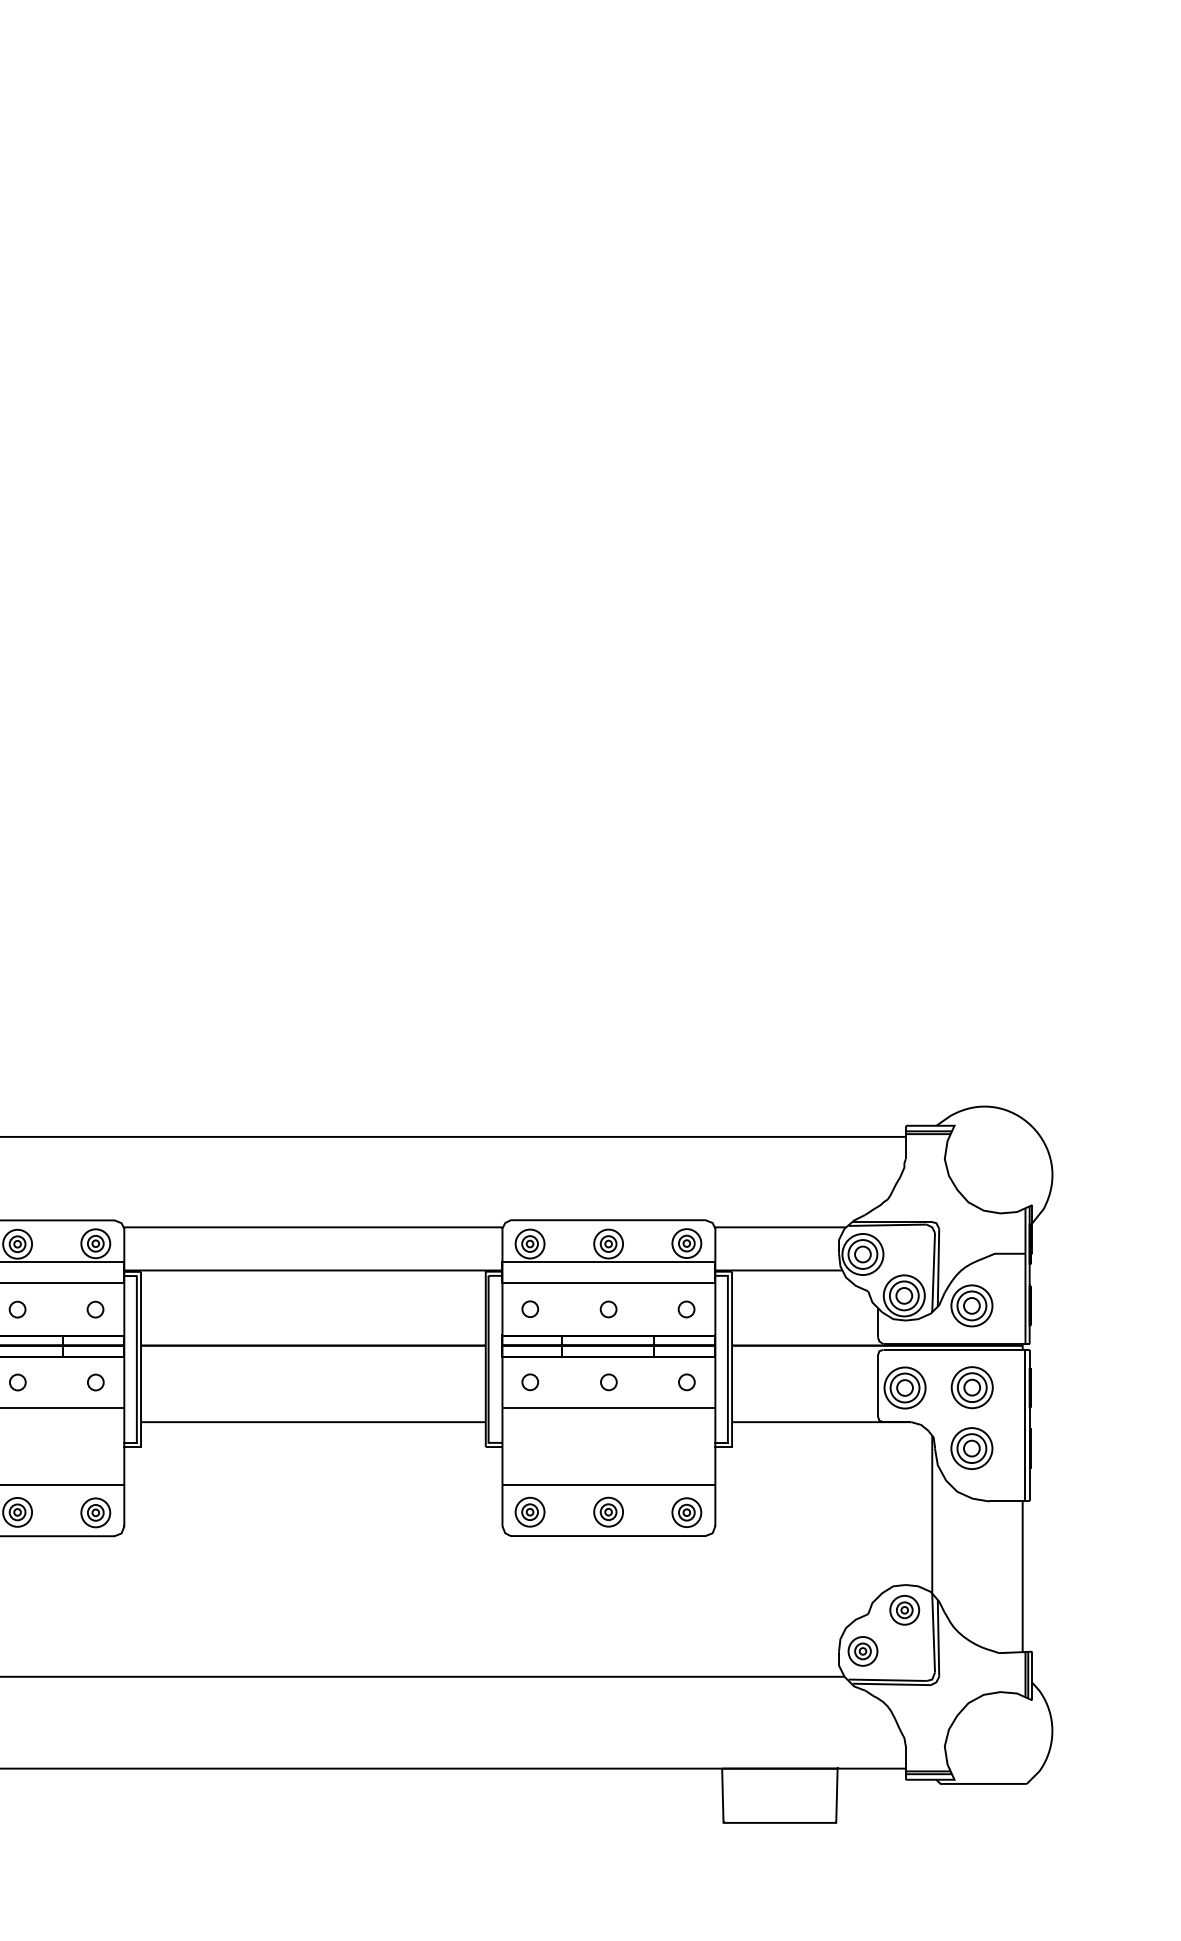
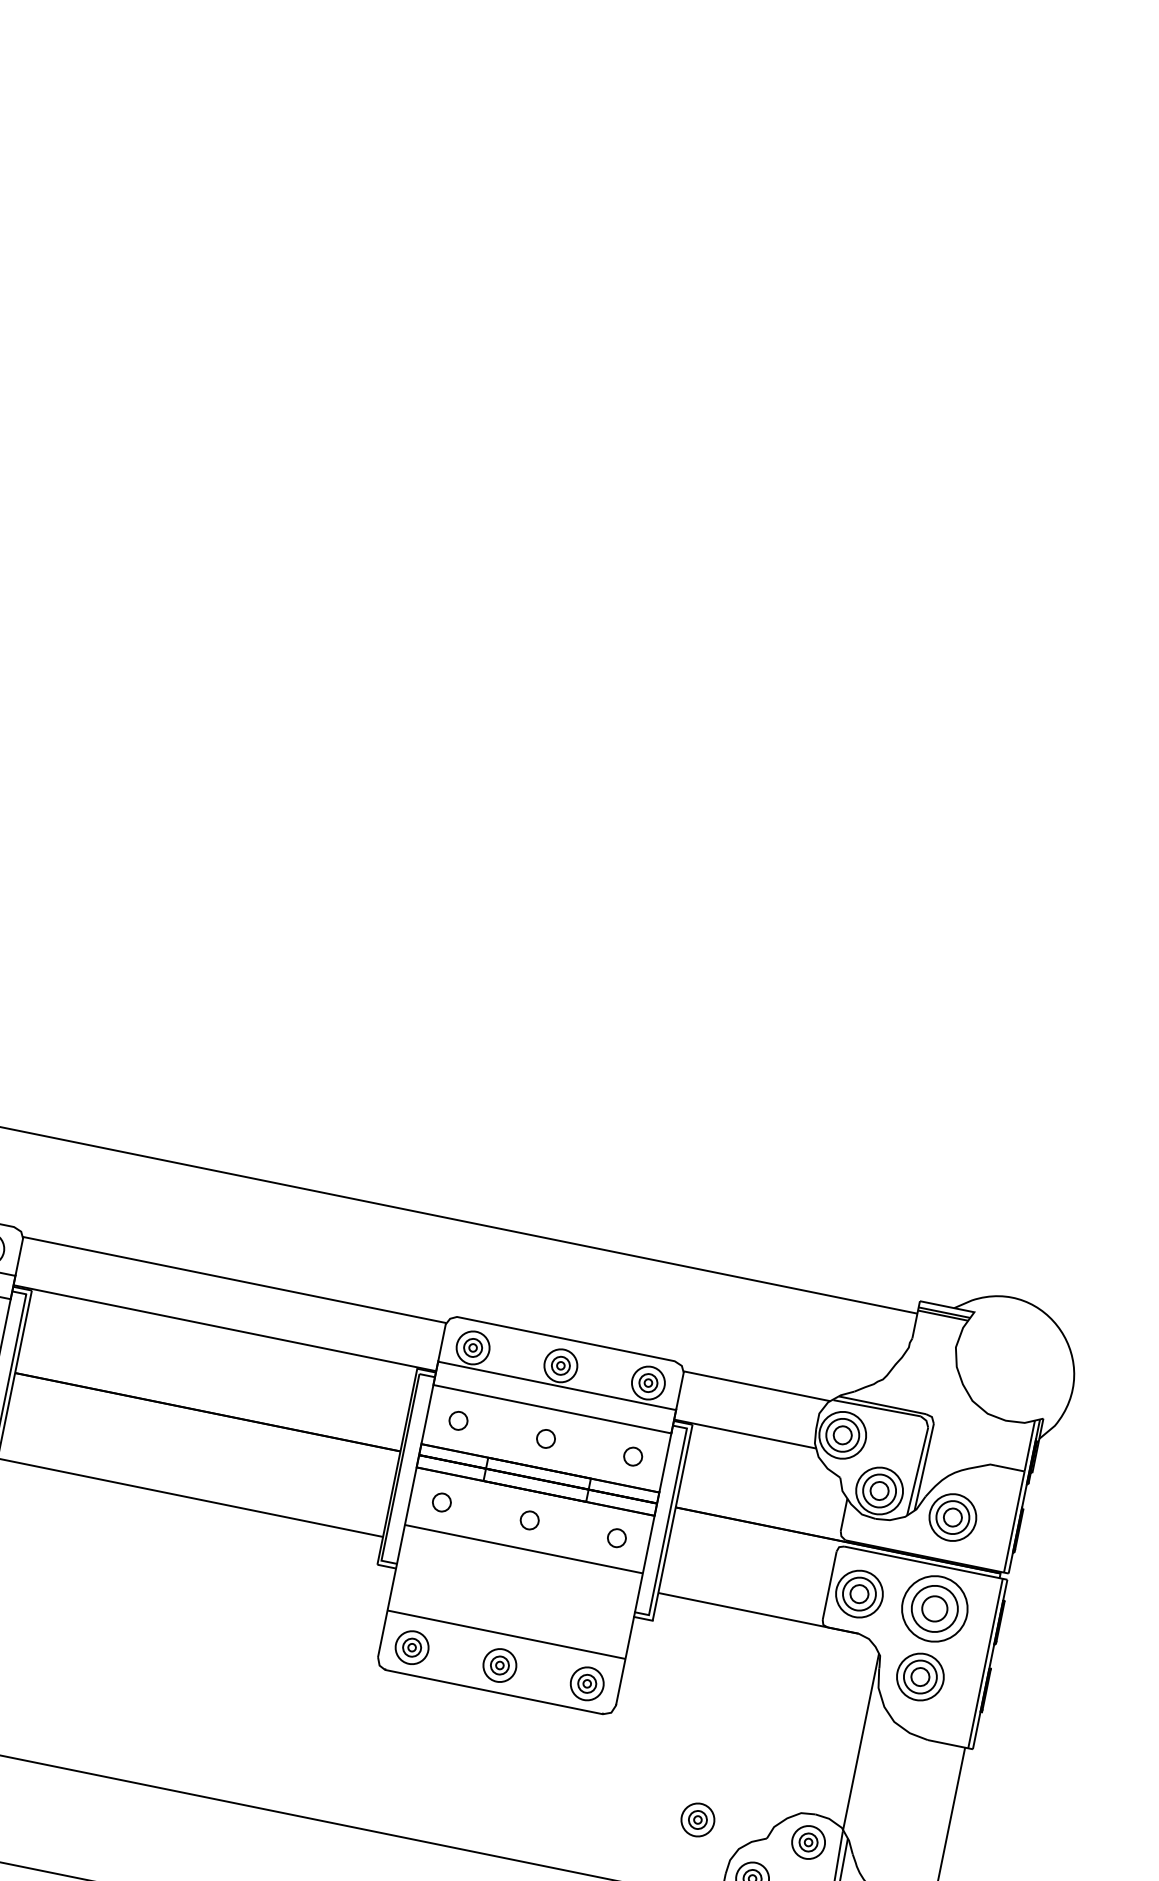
part: (971, 1387) -> (933, 1608), size x1.4
part: (805, 1610) -> (697, 1820), added

